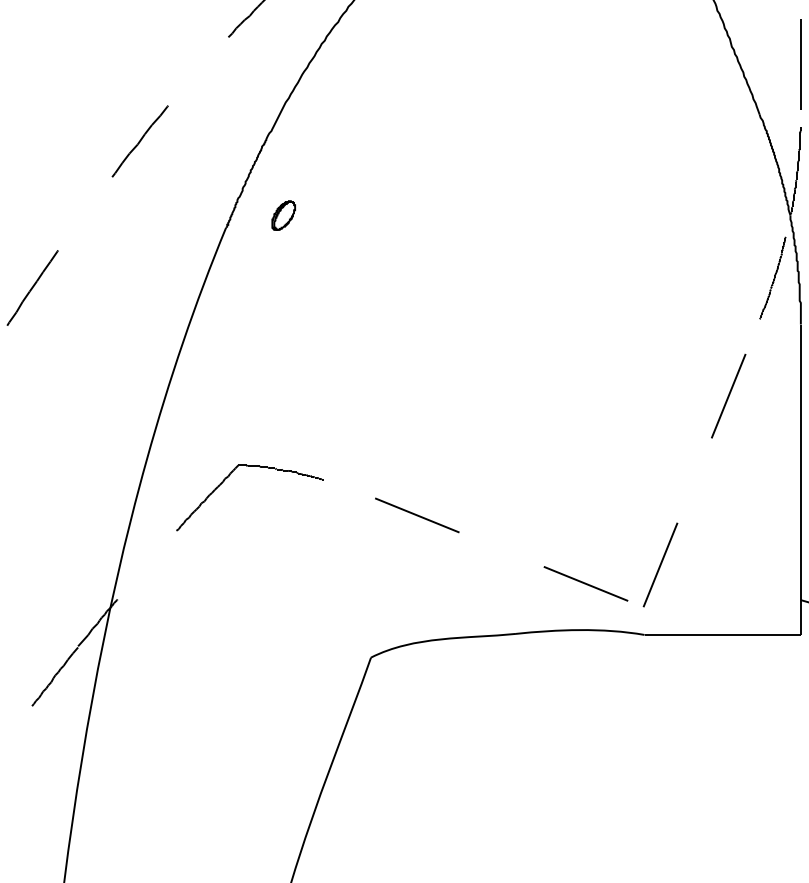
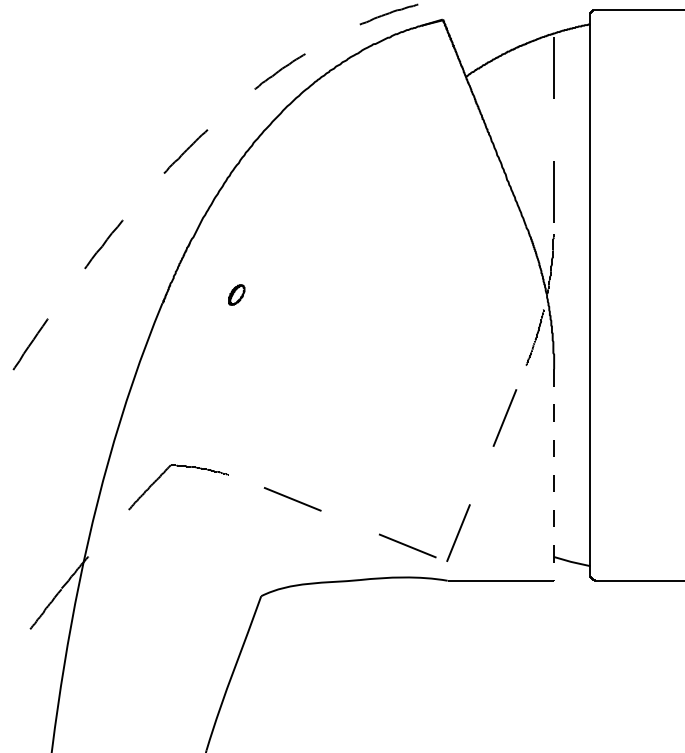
part: (283, 214) -> (236, 294), moved
line: (801, 480) -> (554, 475), solid -> dashed

